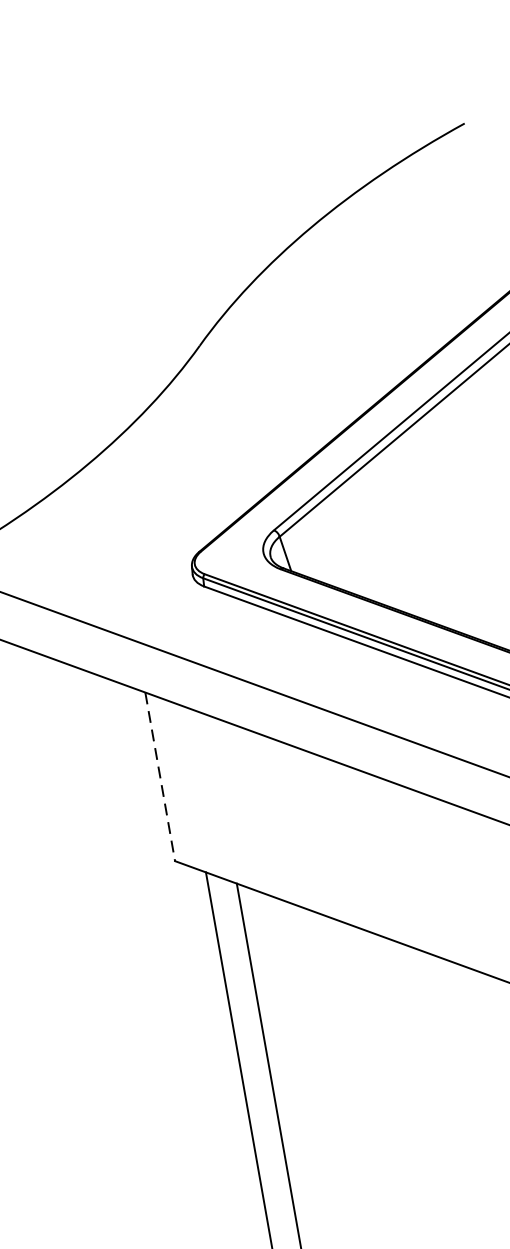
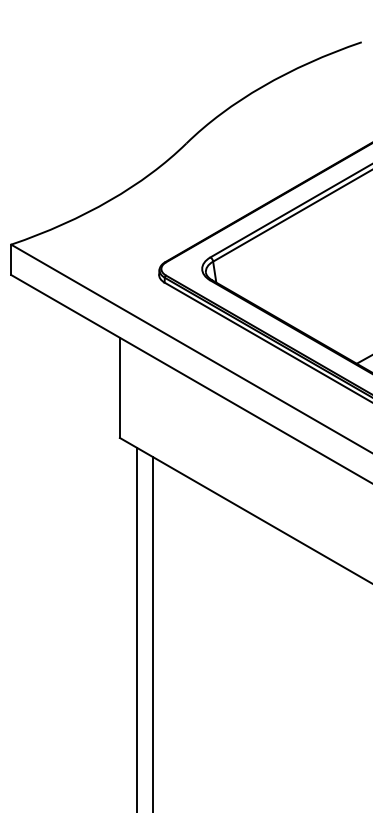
line: (159, 778) -> (119, 388), dashed -> solid

